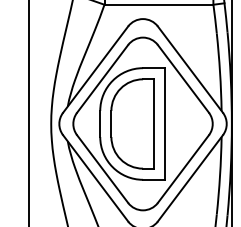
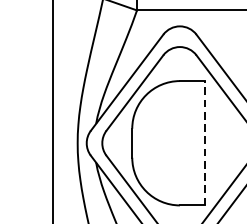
part: (132, 123) -> (168, 142), removed
line: (165, 123) -> (204, 142), solid -> dashed

